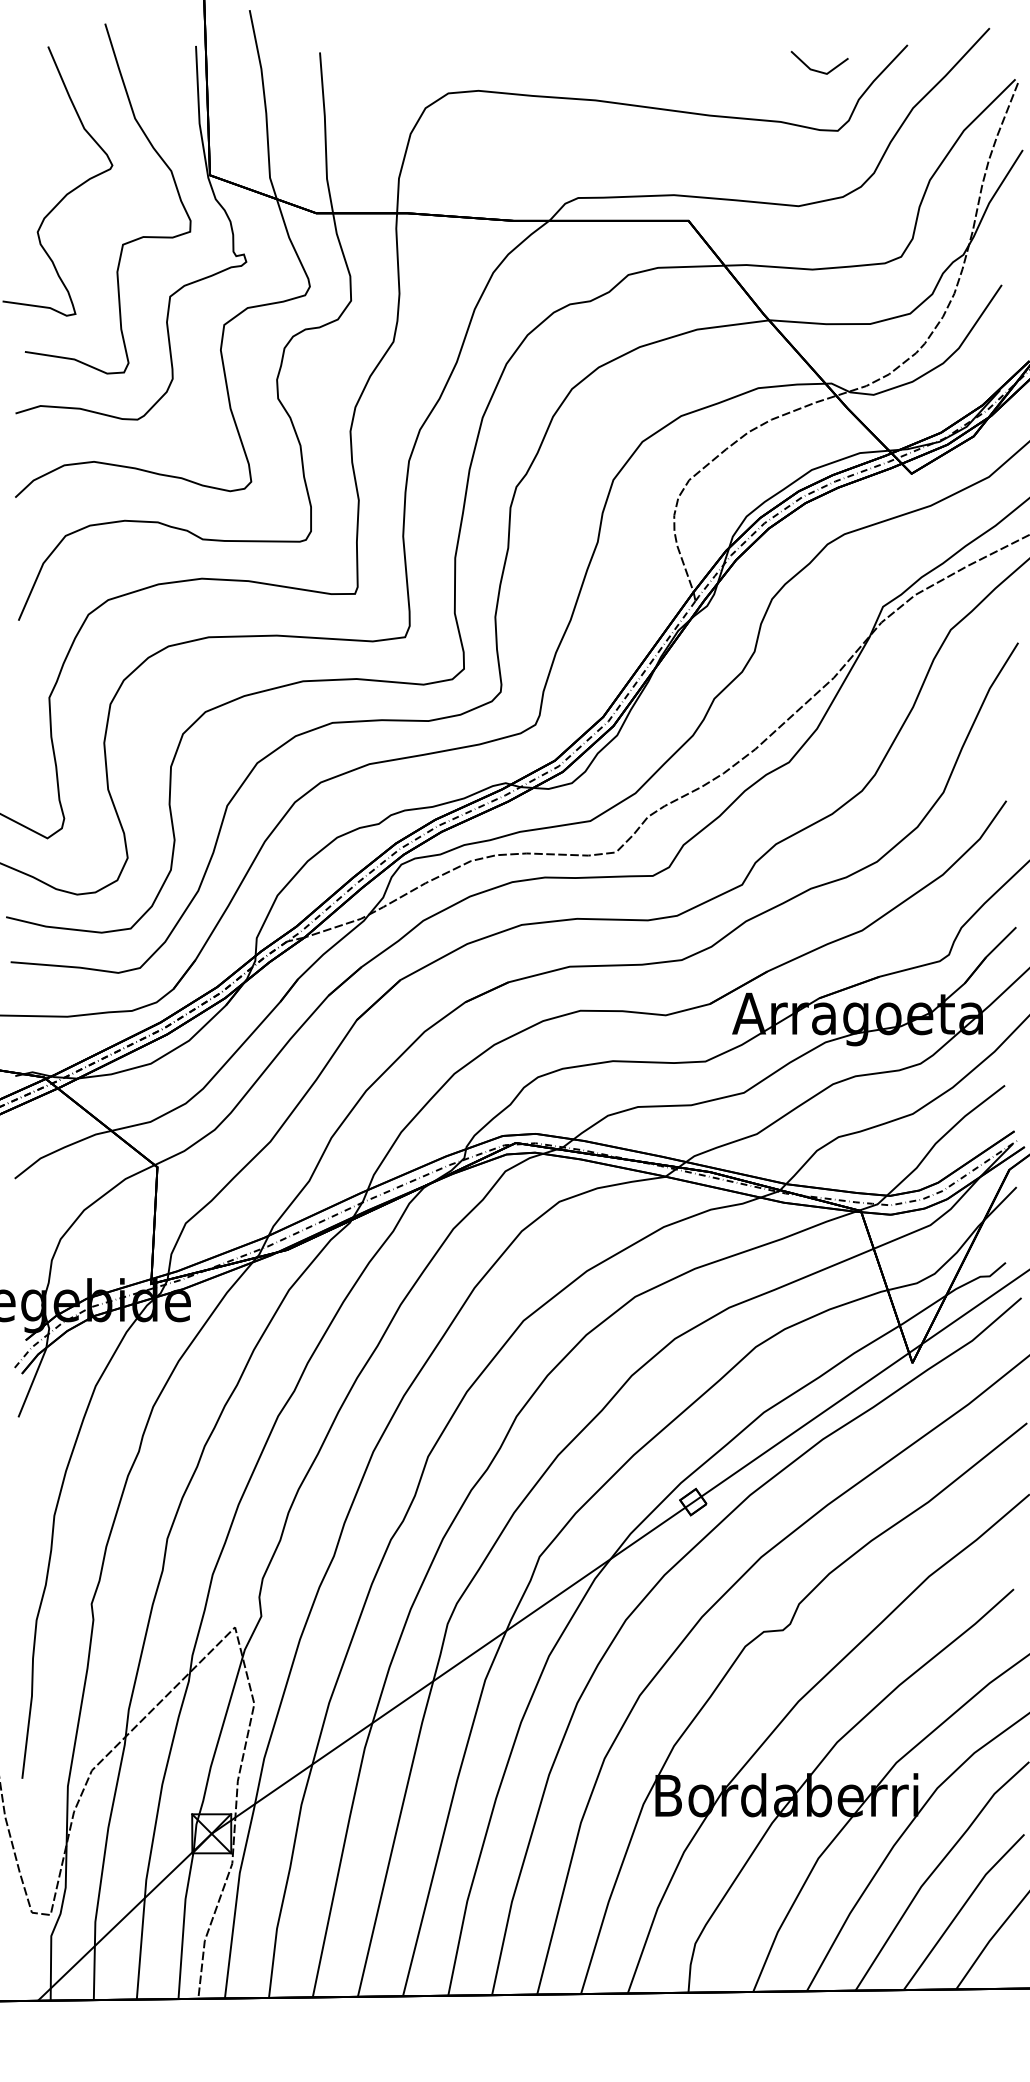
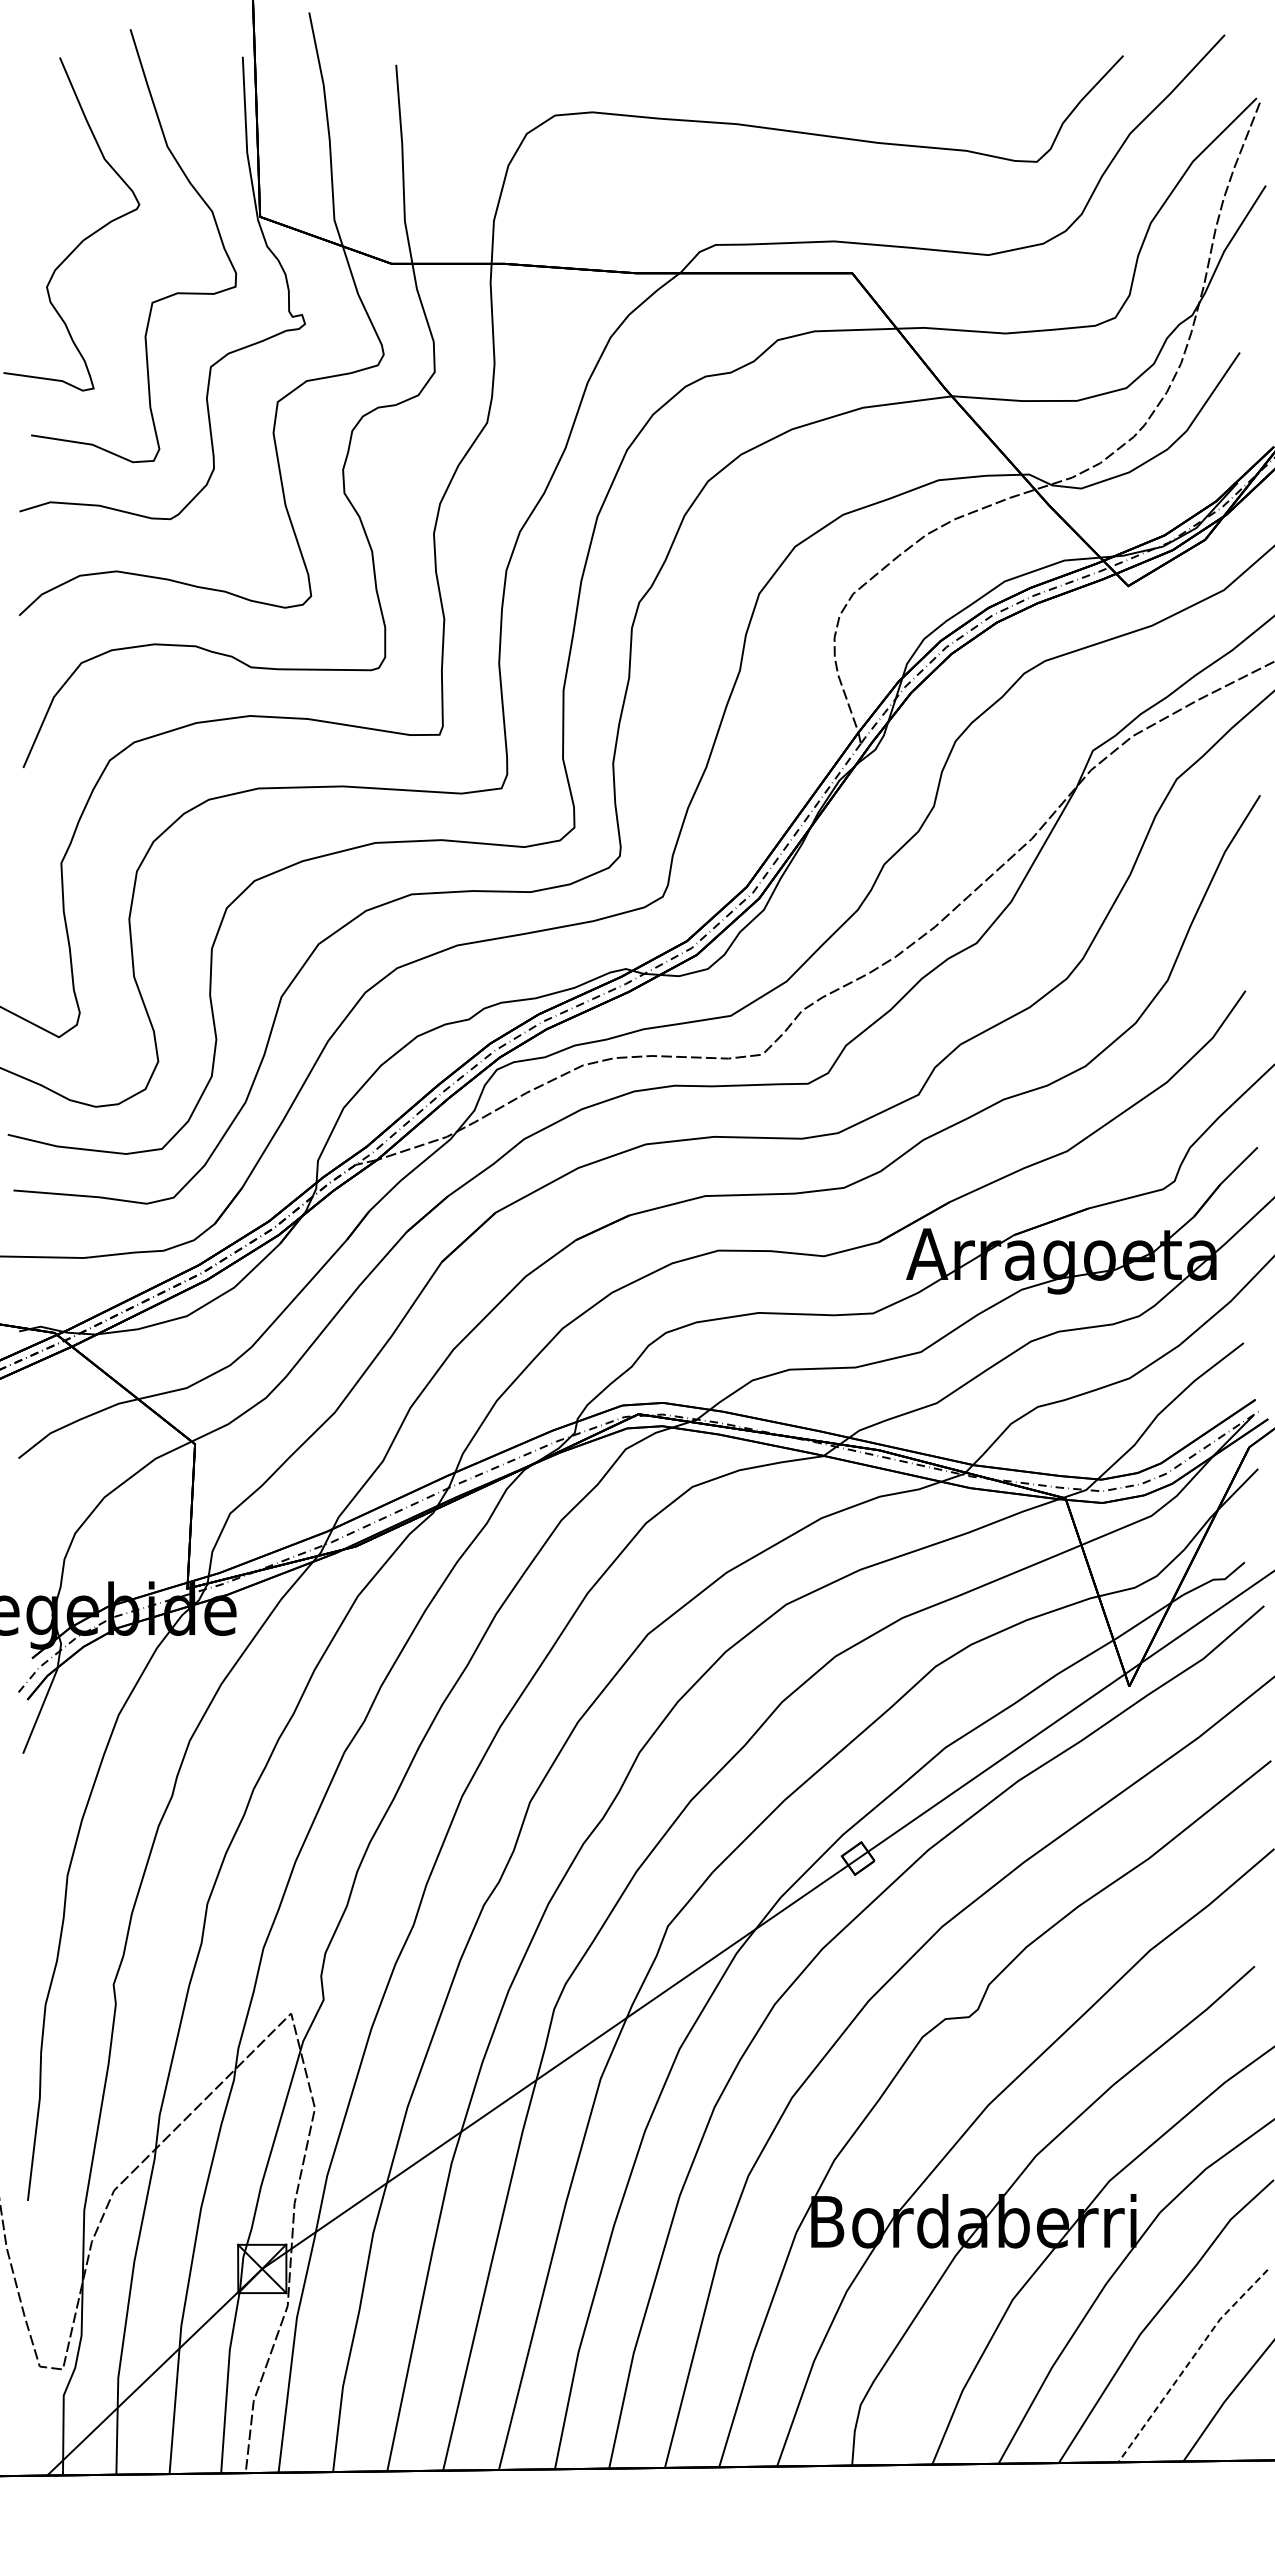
line: (816, 69) -> (1010, 86), removed
line: (961, 1909) -> (1189, 2362), solid -> dashed

